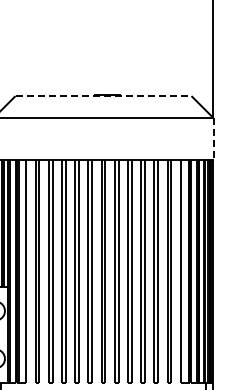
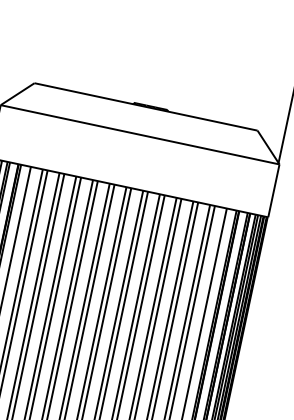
line: (103, 96) -> (145, 107), dashed -> solid
line: (213, 138) -> (274, 190), dashed -> solid

